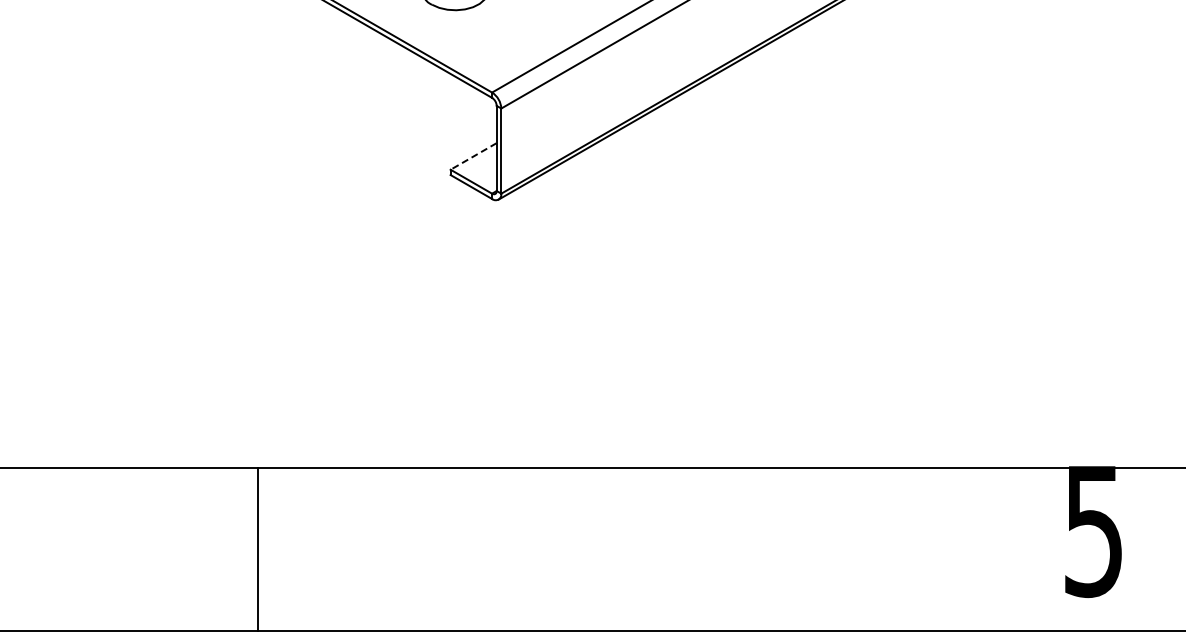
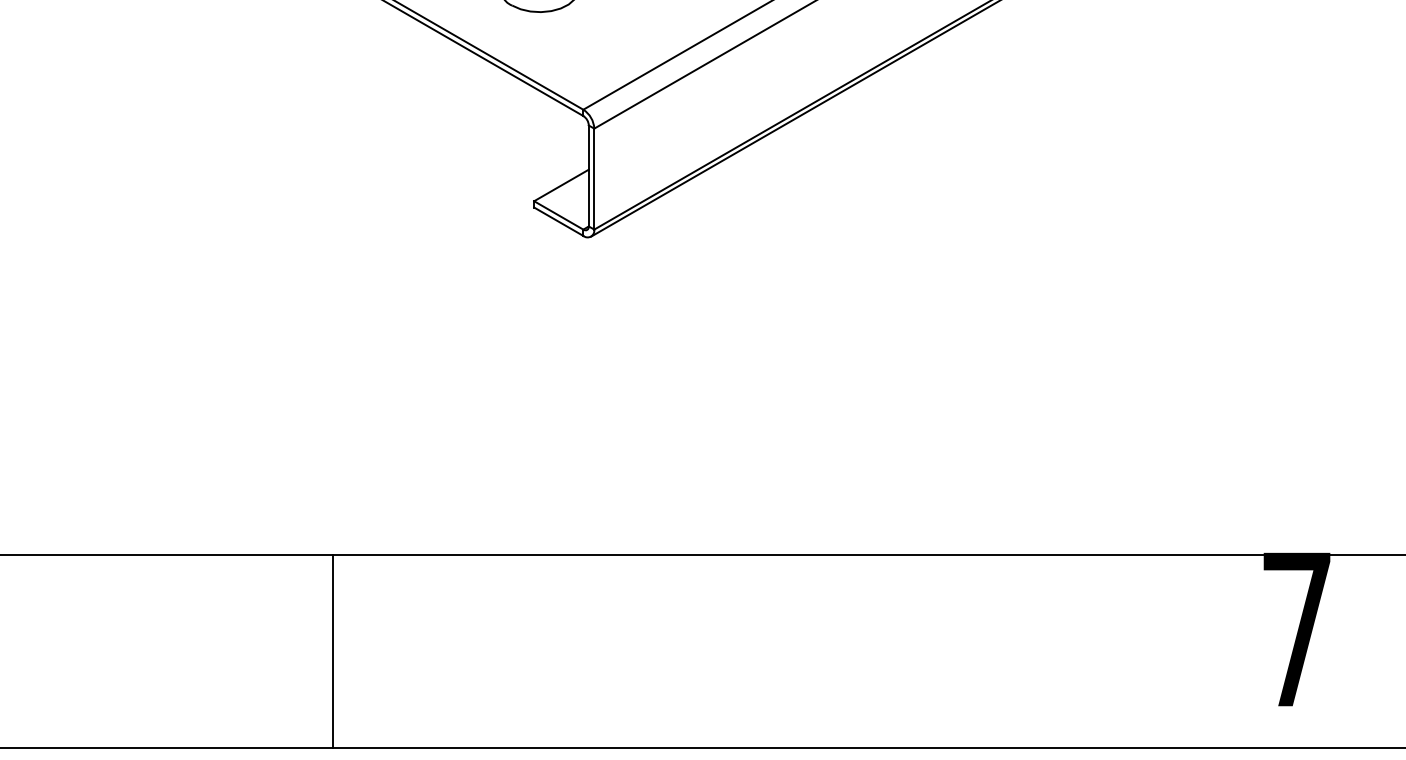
line: (473, 156) -> (561, 185), dashed -> solid
text: (1093, 532) -> (1296, 631), 5 -> 7
line: (257, 549) -> (332, 651), moved

